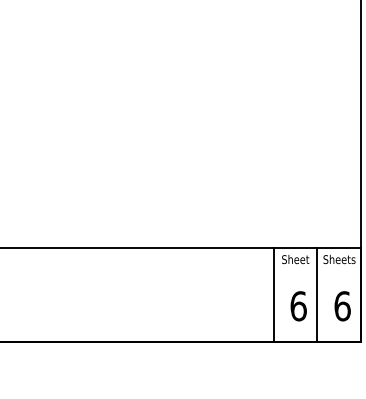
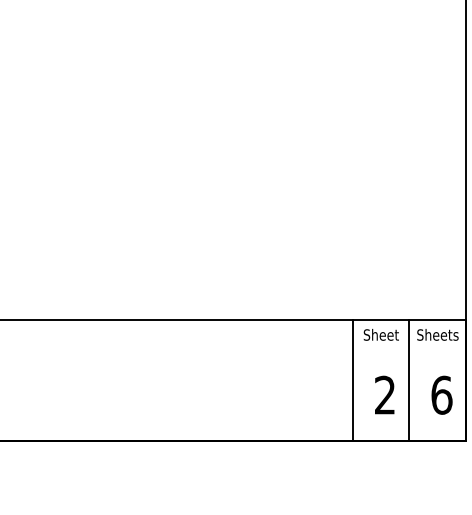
text: (298, 305) -> (384, 394), 6 -> 2

